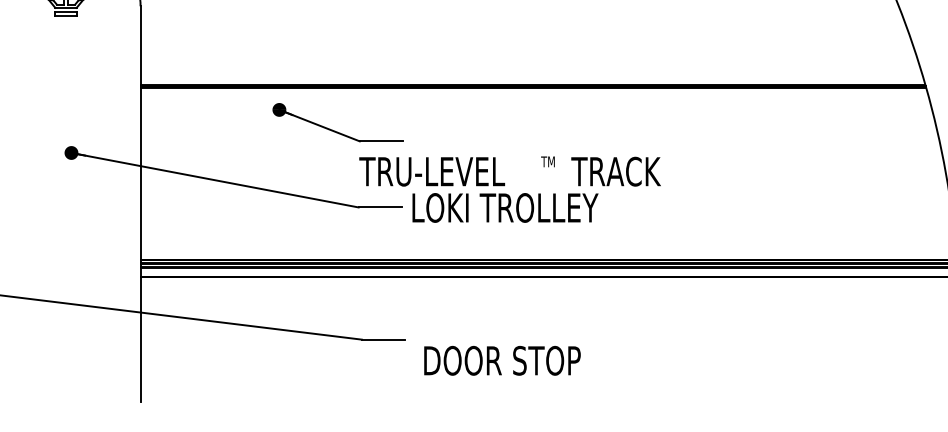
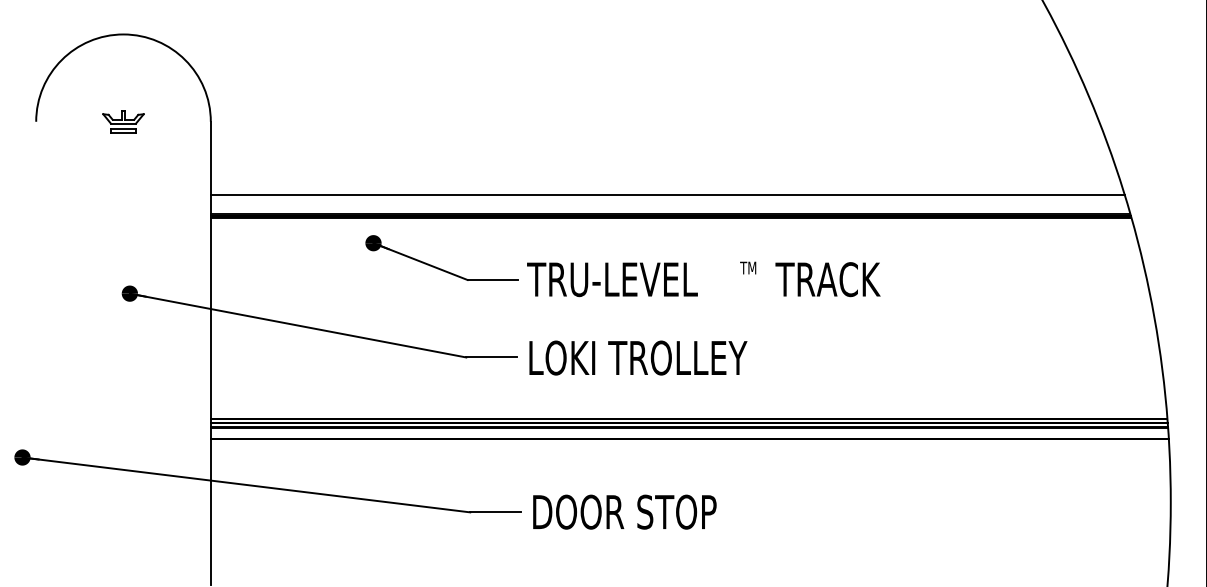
line: (530, 69) -> (667, 195), added
text: (509, 171) -> (703, 279), moved
text: (502, 360) -> (624, 511), moved

